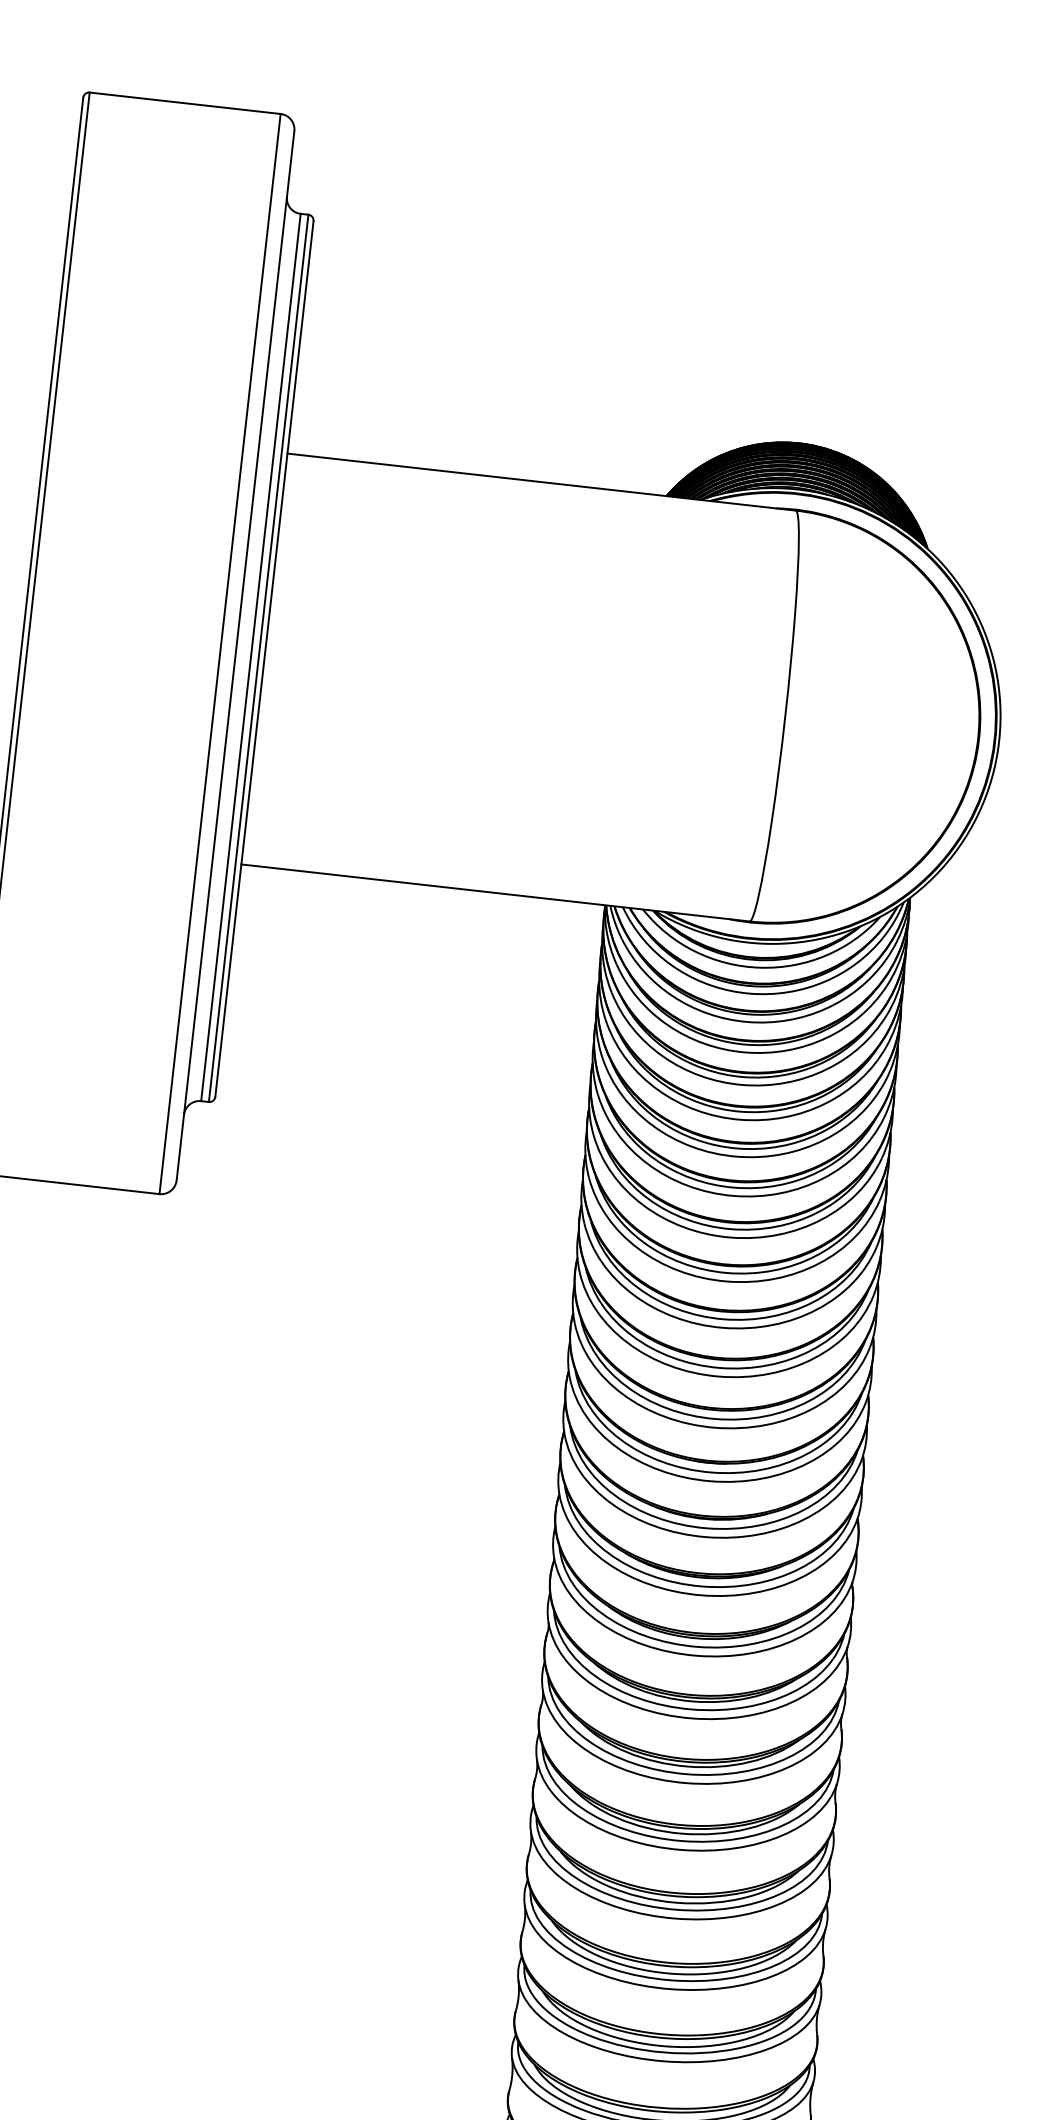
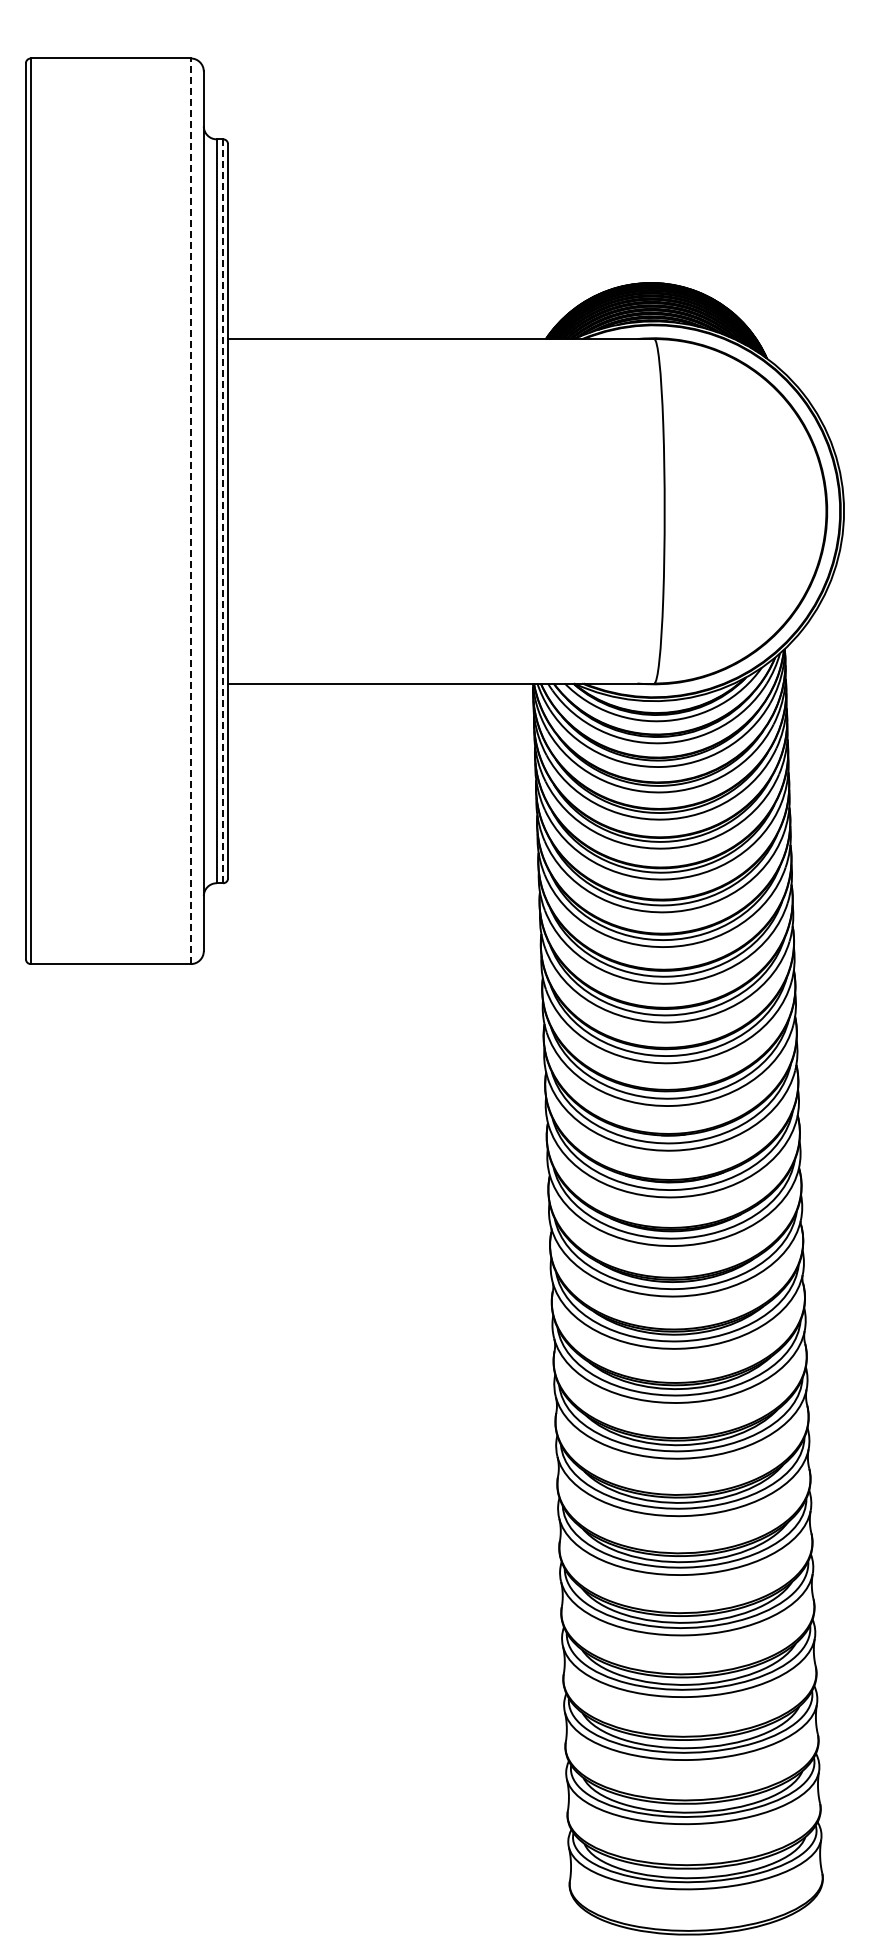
line: (219, 654) -> (190, 511), solid -> dashed
line: (258, 658) -> (223, 511), solid -> dashed

